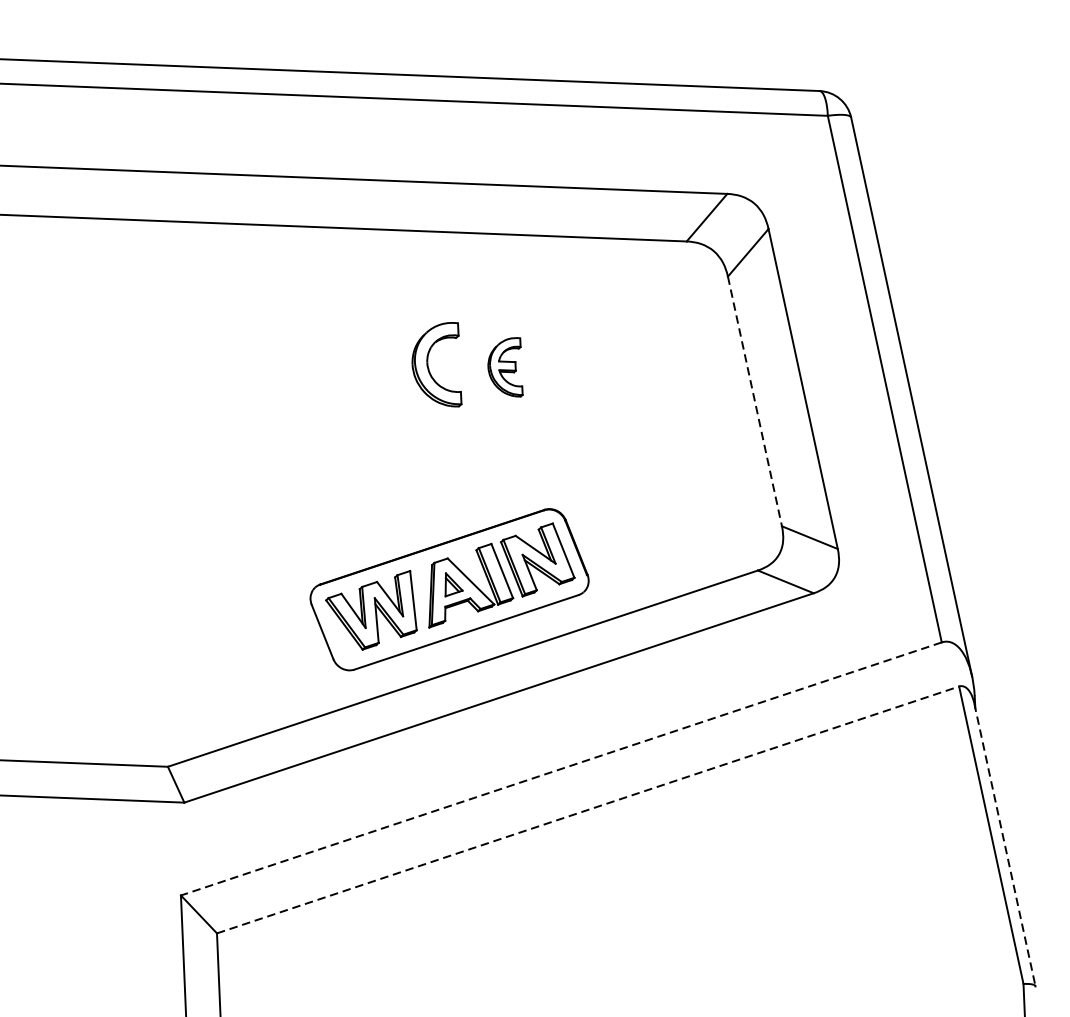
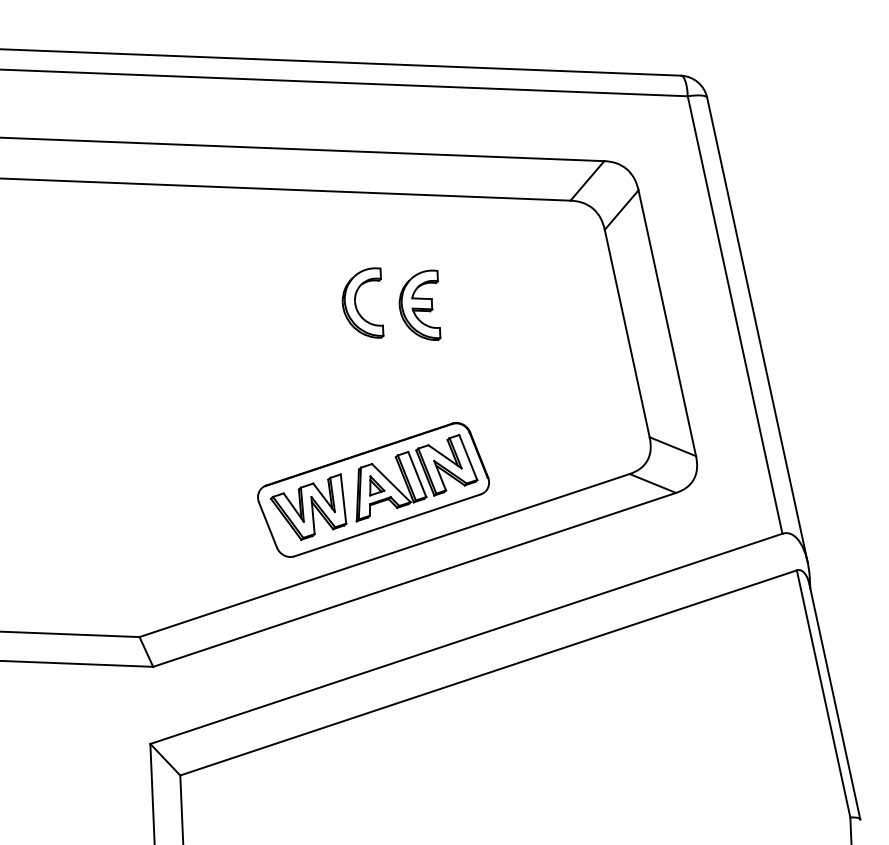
part: (504, 366) -> (419, 304), size x1.43
line: (755, 402) -> (627, 334), dashed -> solid
line: (560, 769) -> (465, 639), dashed -> solid
line: (587, 809) -> (488, 672), dashed -> solid
line: (1004, 845) -> (834, 702), dashed -> solid

